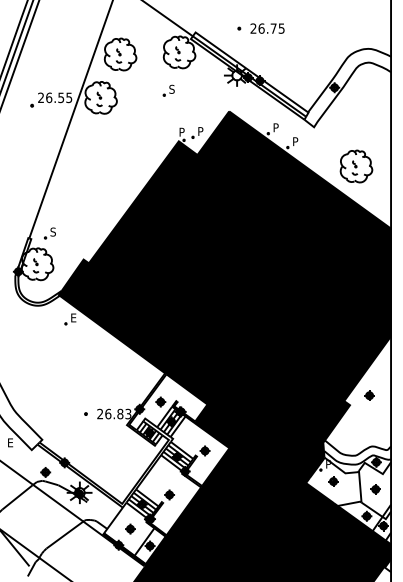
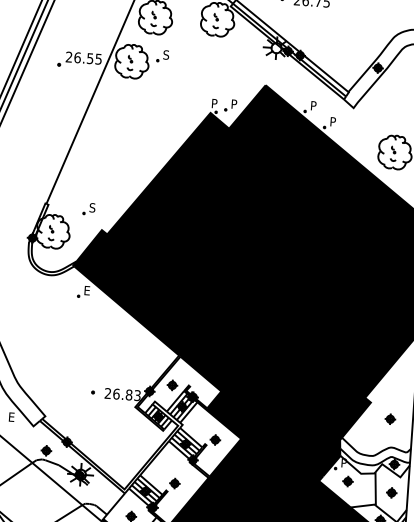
part: (168, 90) -> (162, 55), moved
part: (49, 233) -> (88, 209), moved
part: (369, 395) -> (390, 419), moved

